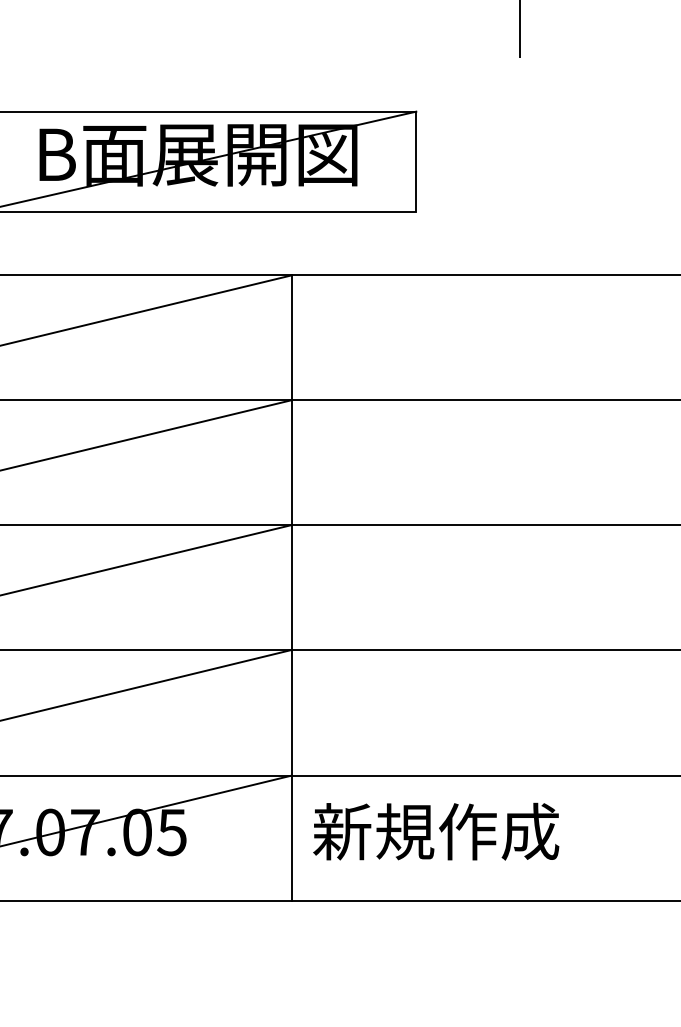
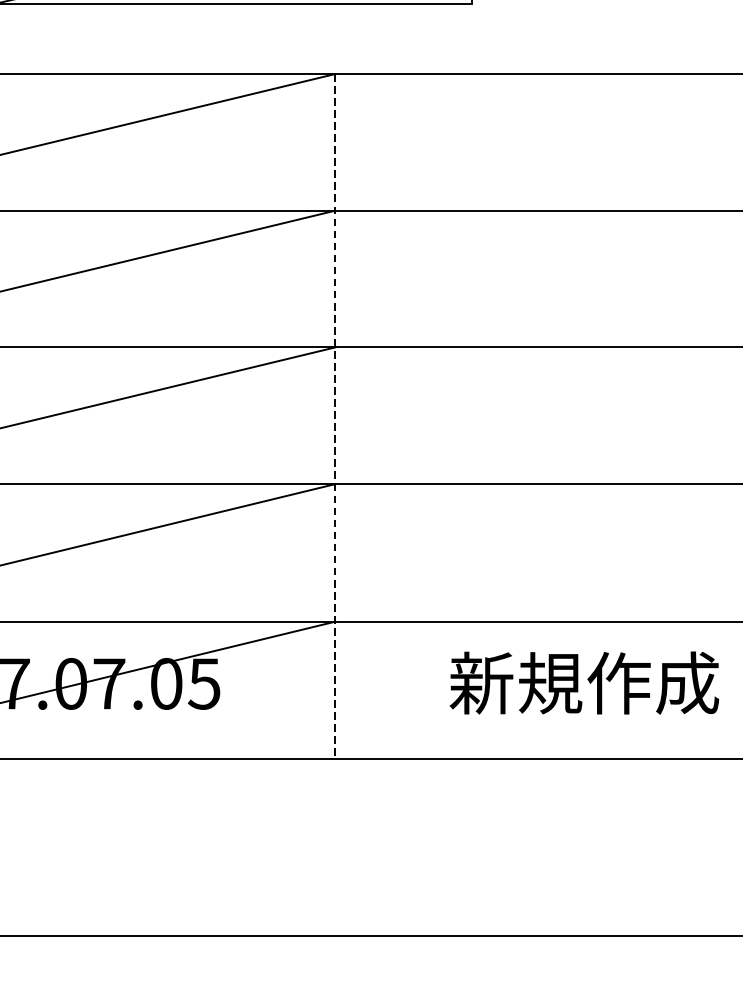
line: (291, 588) -> (335, 416), solid -> dashed
text: (436, 831) -> (584, 682), moved

